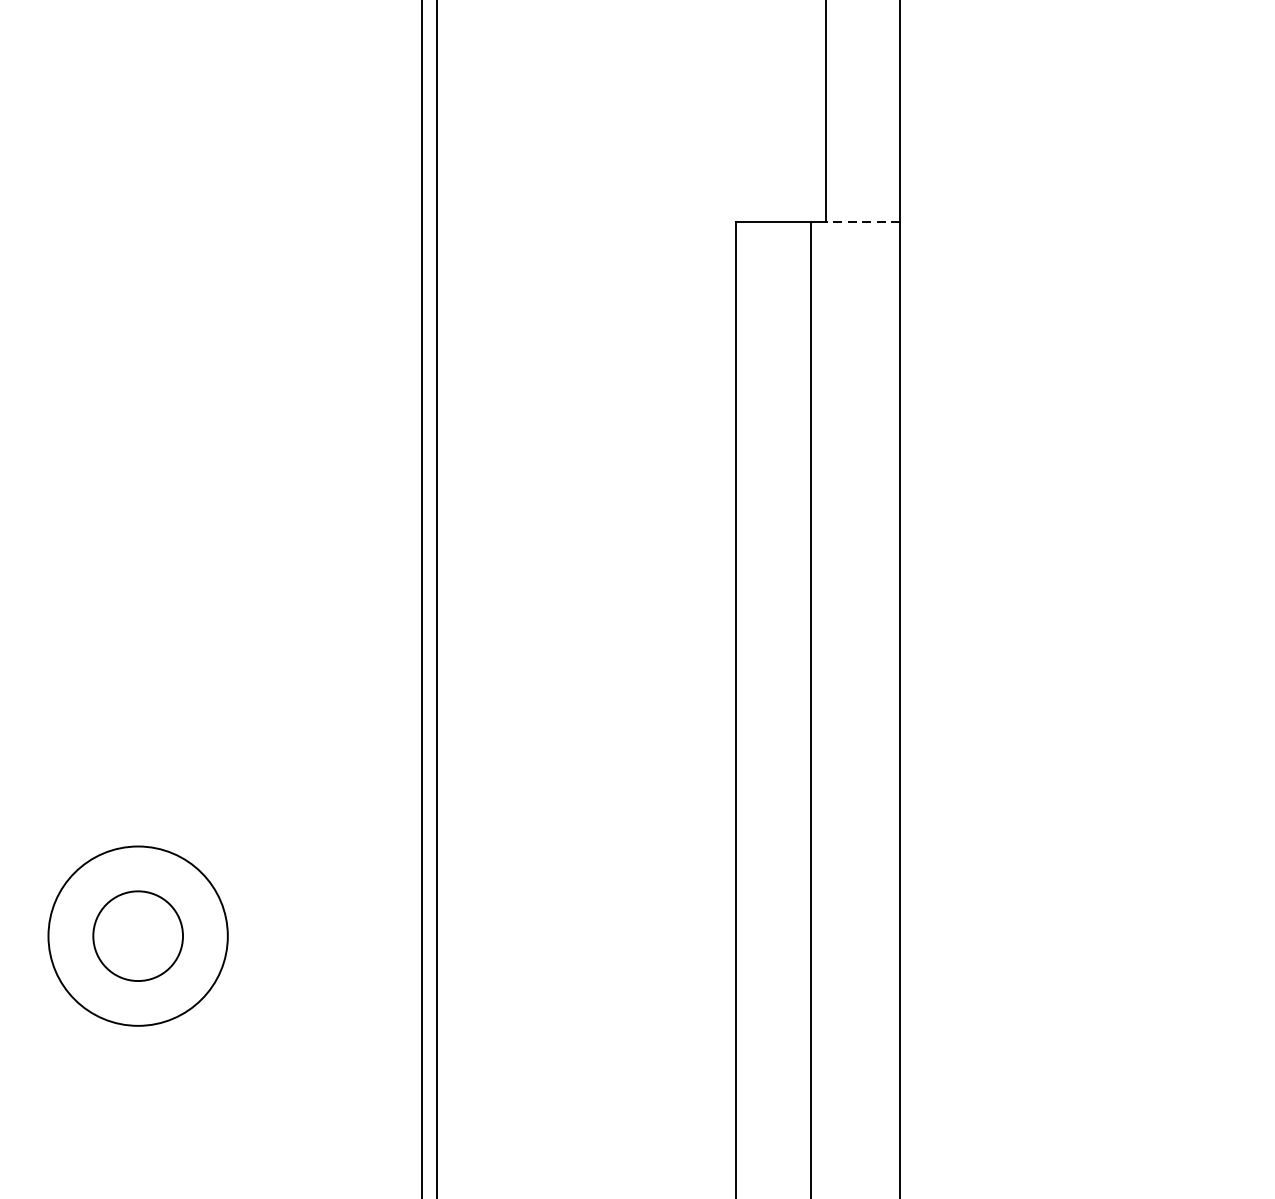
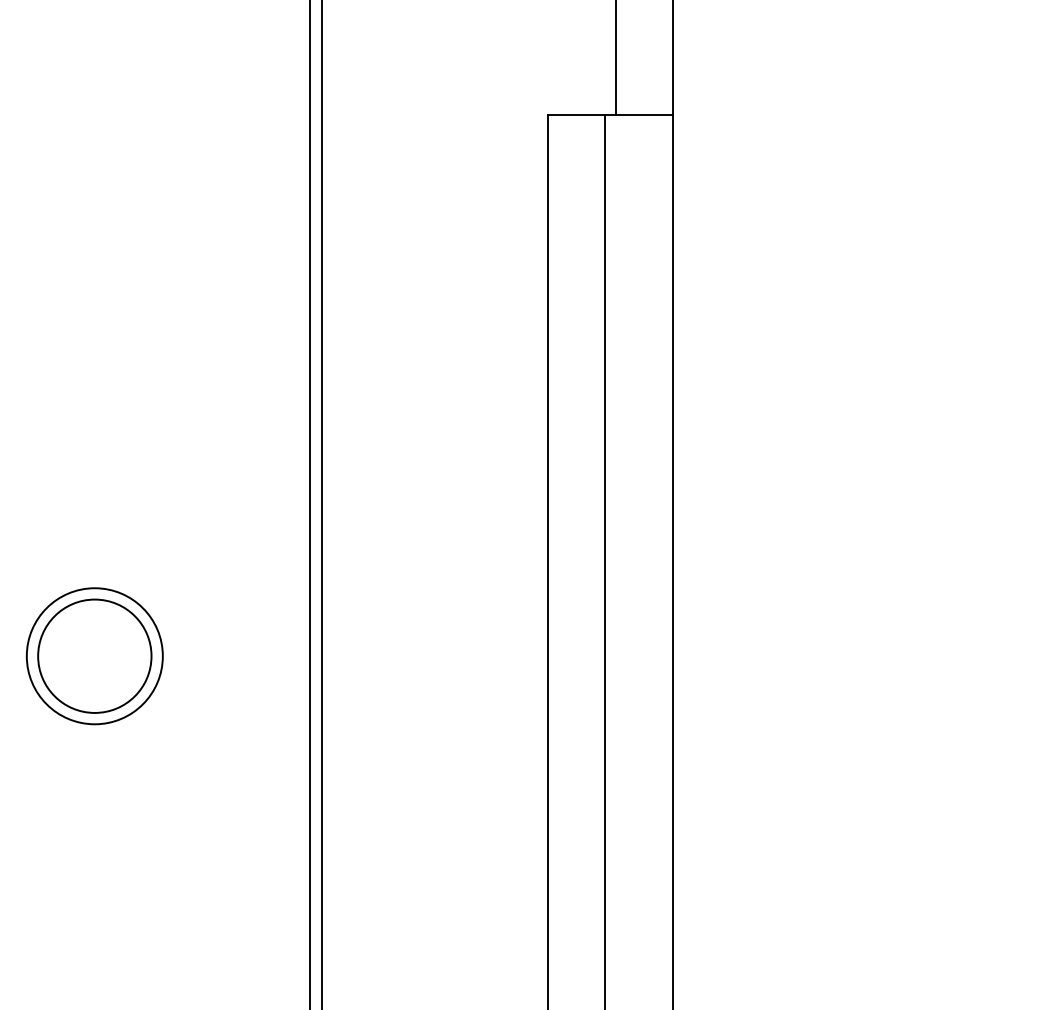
line: (862, 221) -> (644, 114), dashed -> solid
circle: (137, 935) -> (94, 655), size x1.67

